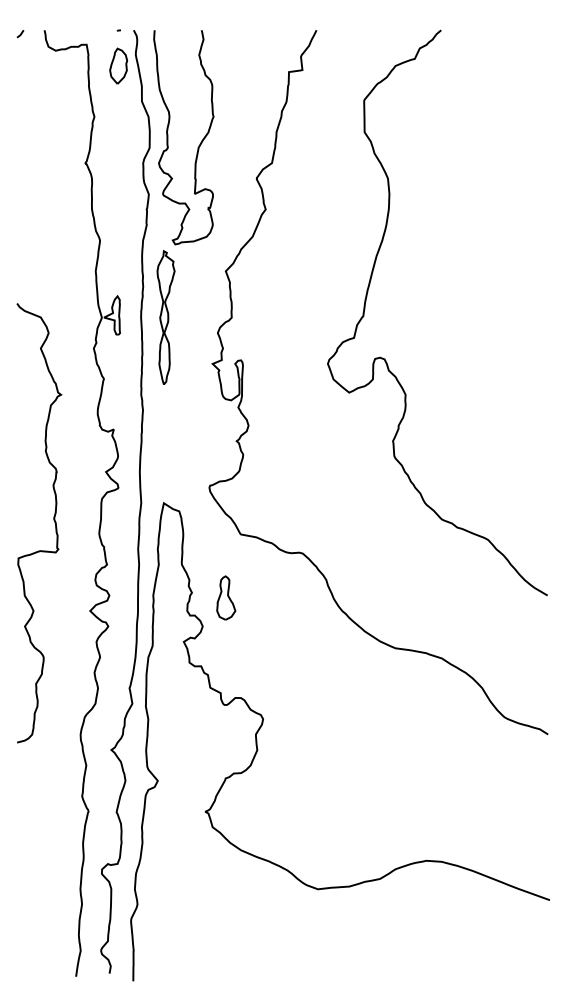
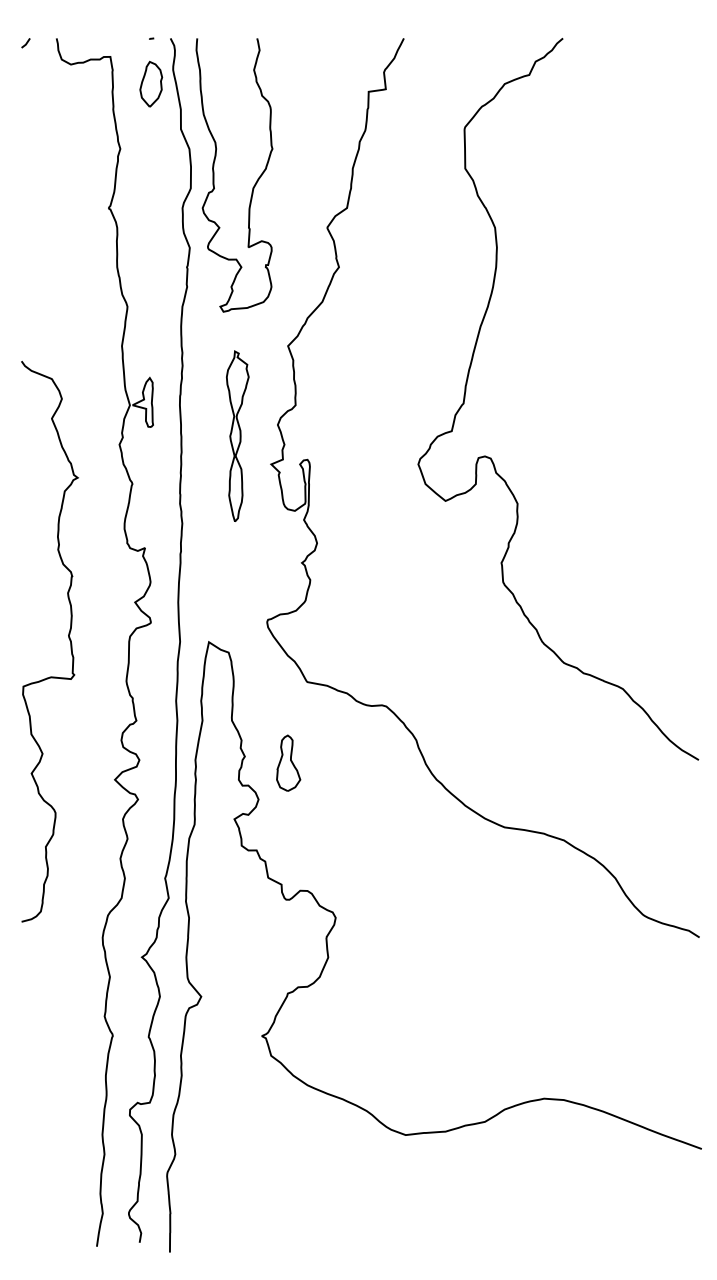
part: (165, 317) -> (237, 435), moved
curve: (53, 520) -> (68, 638), moved

